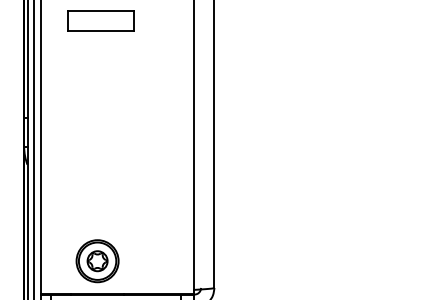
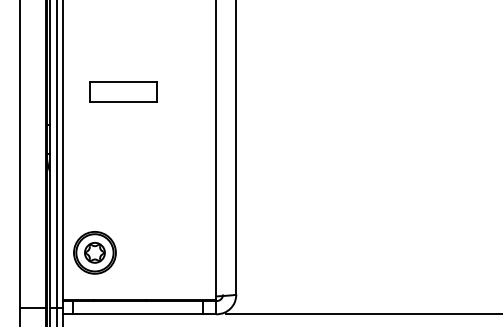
part: (101, 20) -> (123, 91), moved
part: (97, 260) -> (94, 252), moved

